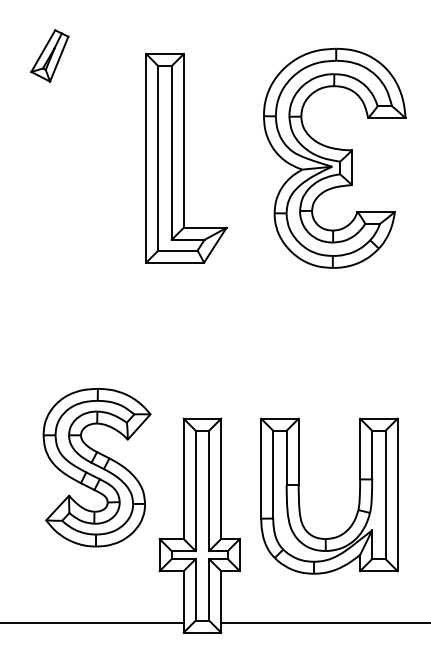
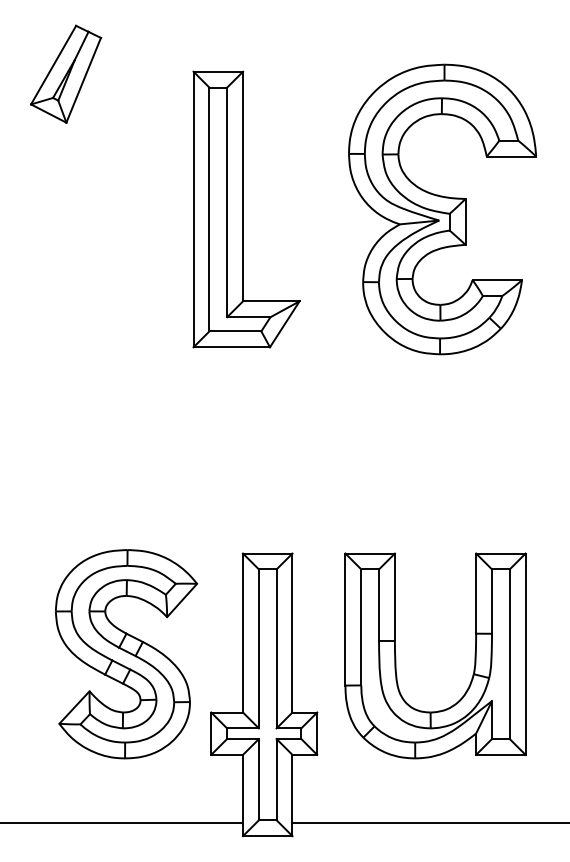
part: (50, 55) -> (66, 73), size x1.43
part: (97, 467) -> (126, 654), moved

